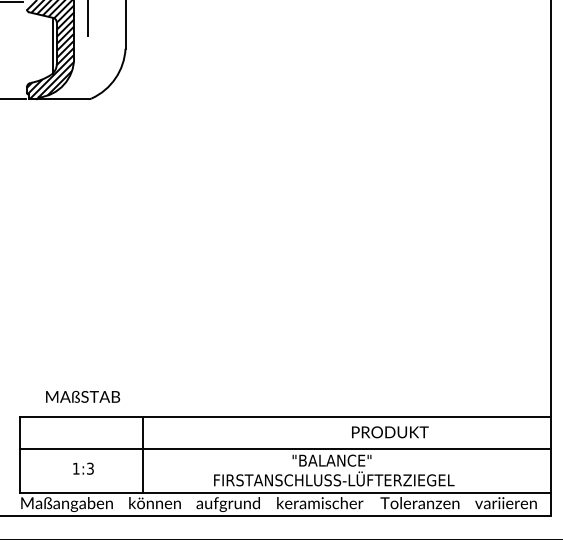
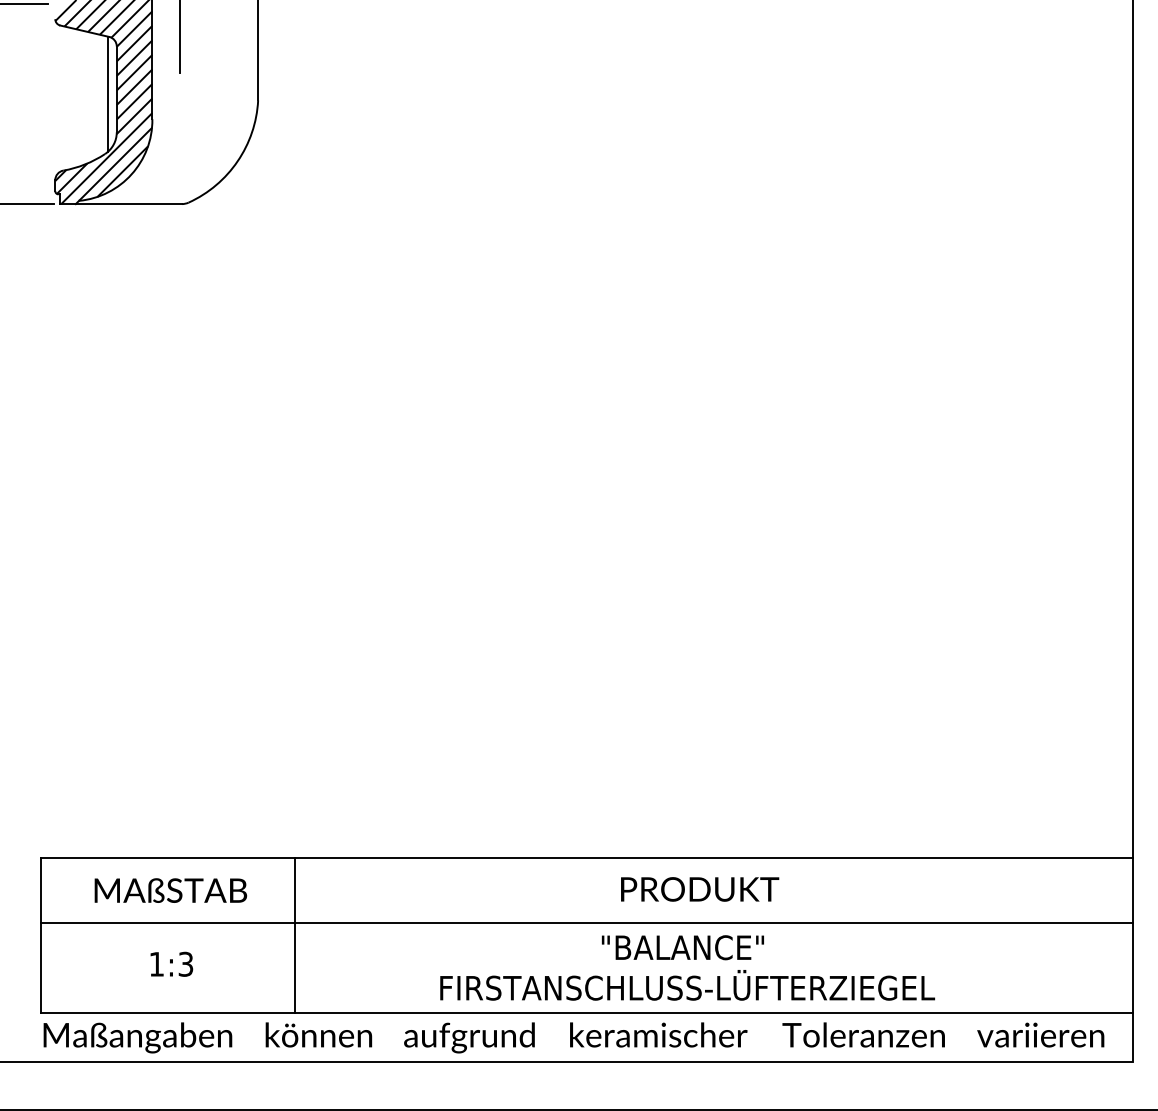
text: (83, 396) -> (171, 889), moved
text: (390, 432) -> (700, 889), moved

